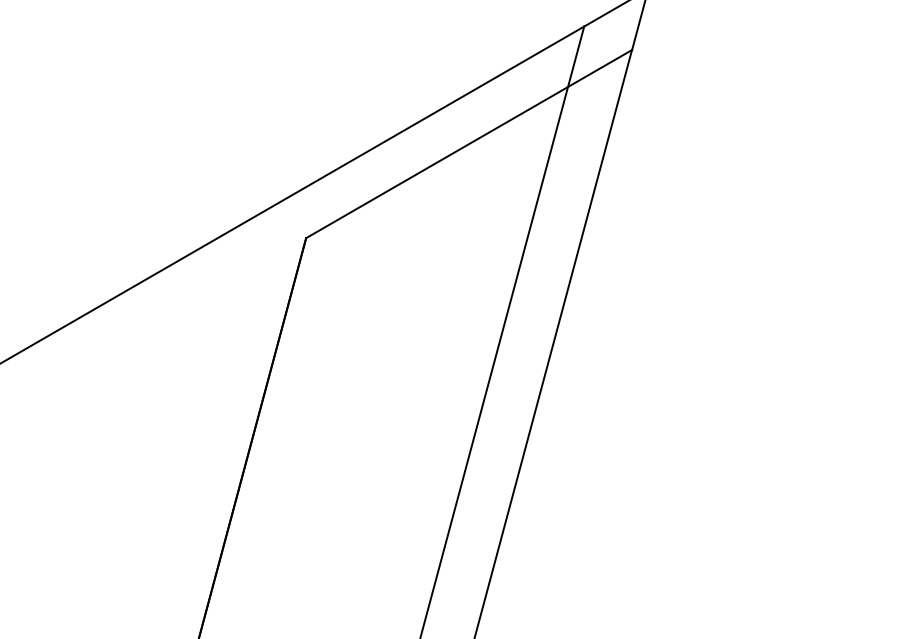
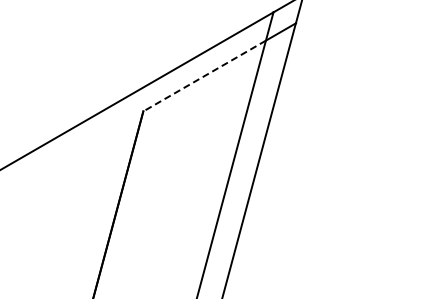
line: (436, 163) -> (204, 76), solid -> dashed

